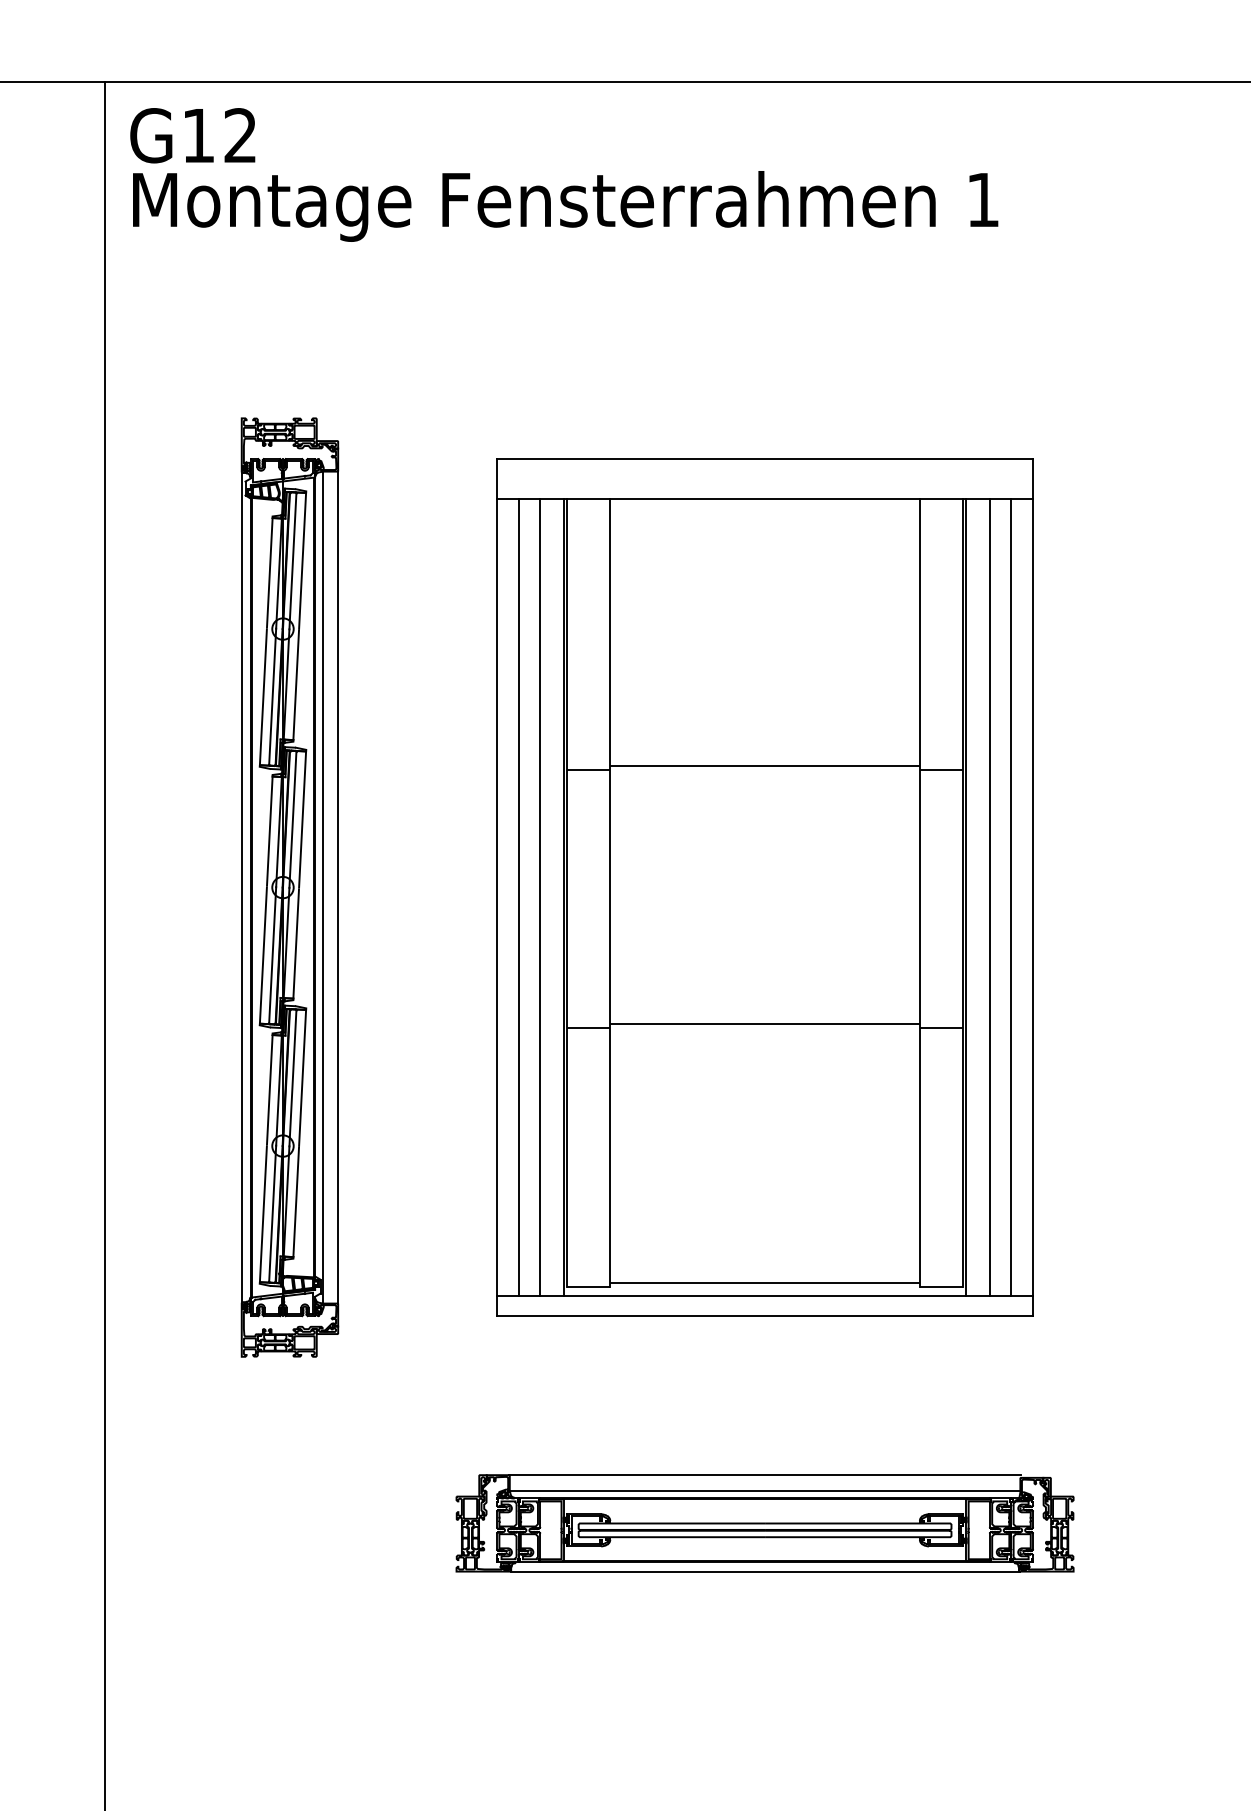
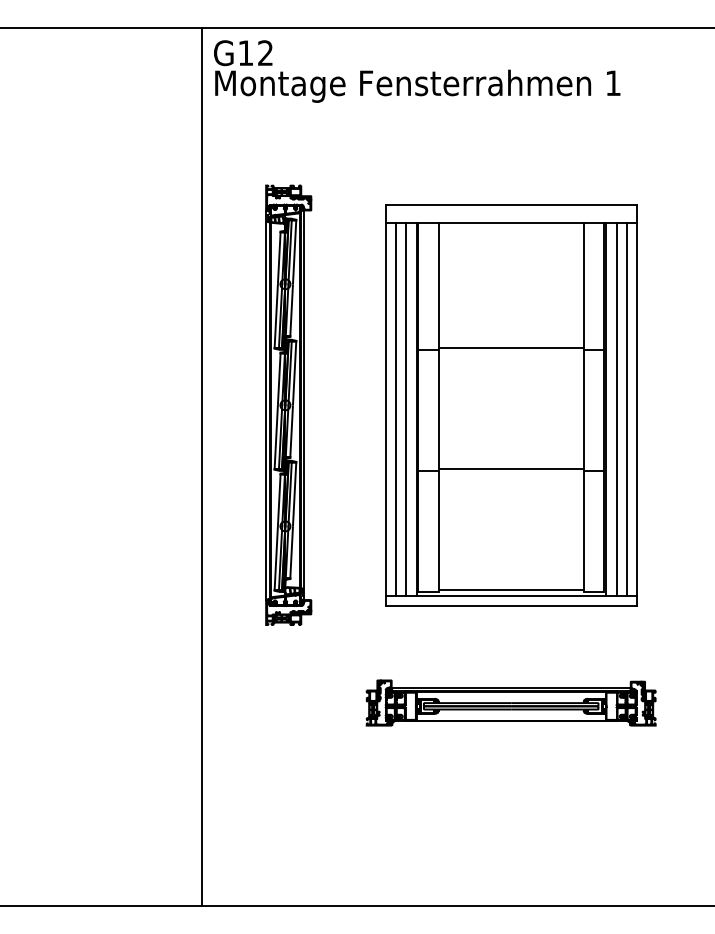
line: (338, 888) -> (311, 405), removed
line: (765, 1475) -> (511, 680), removed
line: (765, 1571) -> (511, 725), removed

